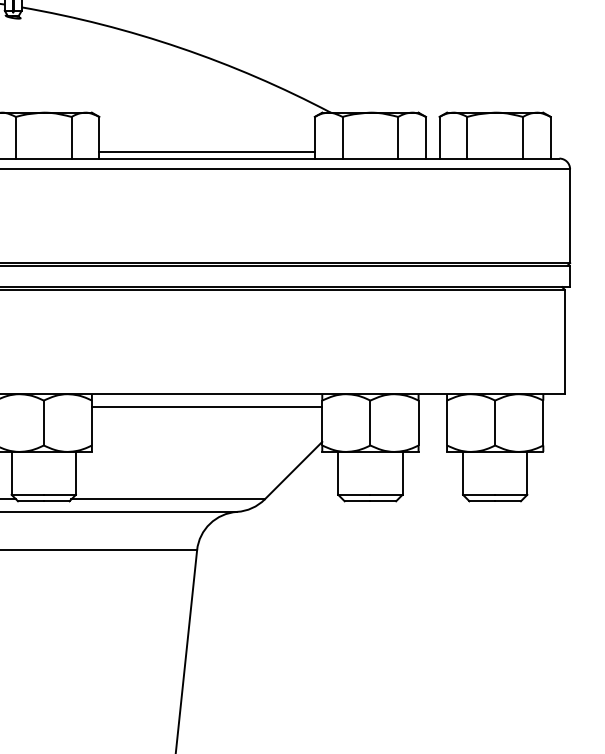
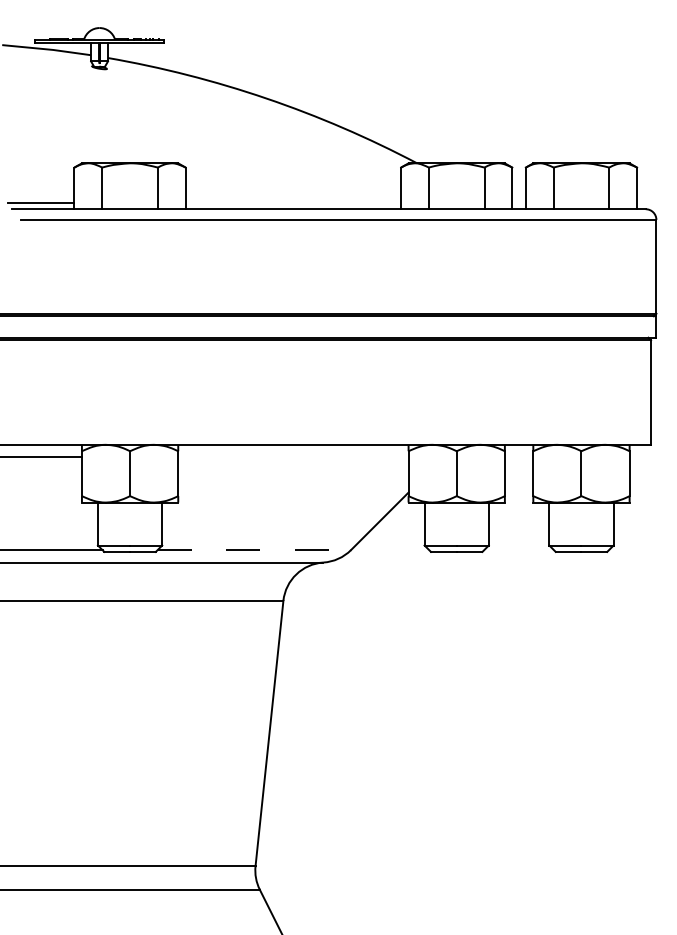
line: (207, 151) -> (293, 202), removed
line: (207, 406) -> (293, 457), removed
line: (168, 499) -> (254, 550), solid -> dashed

